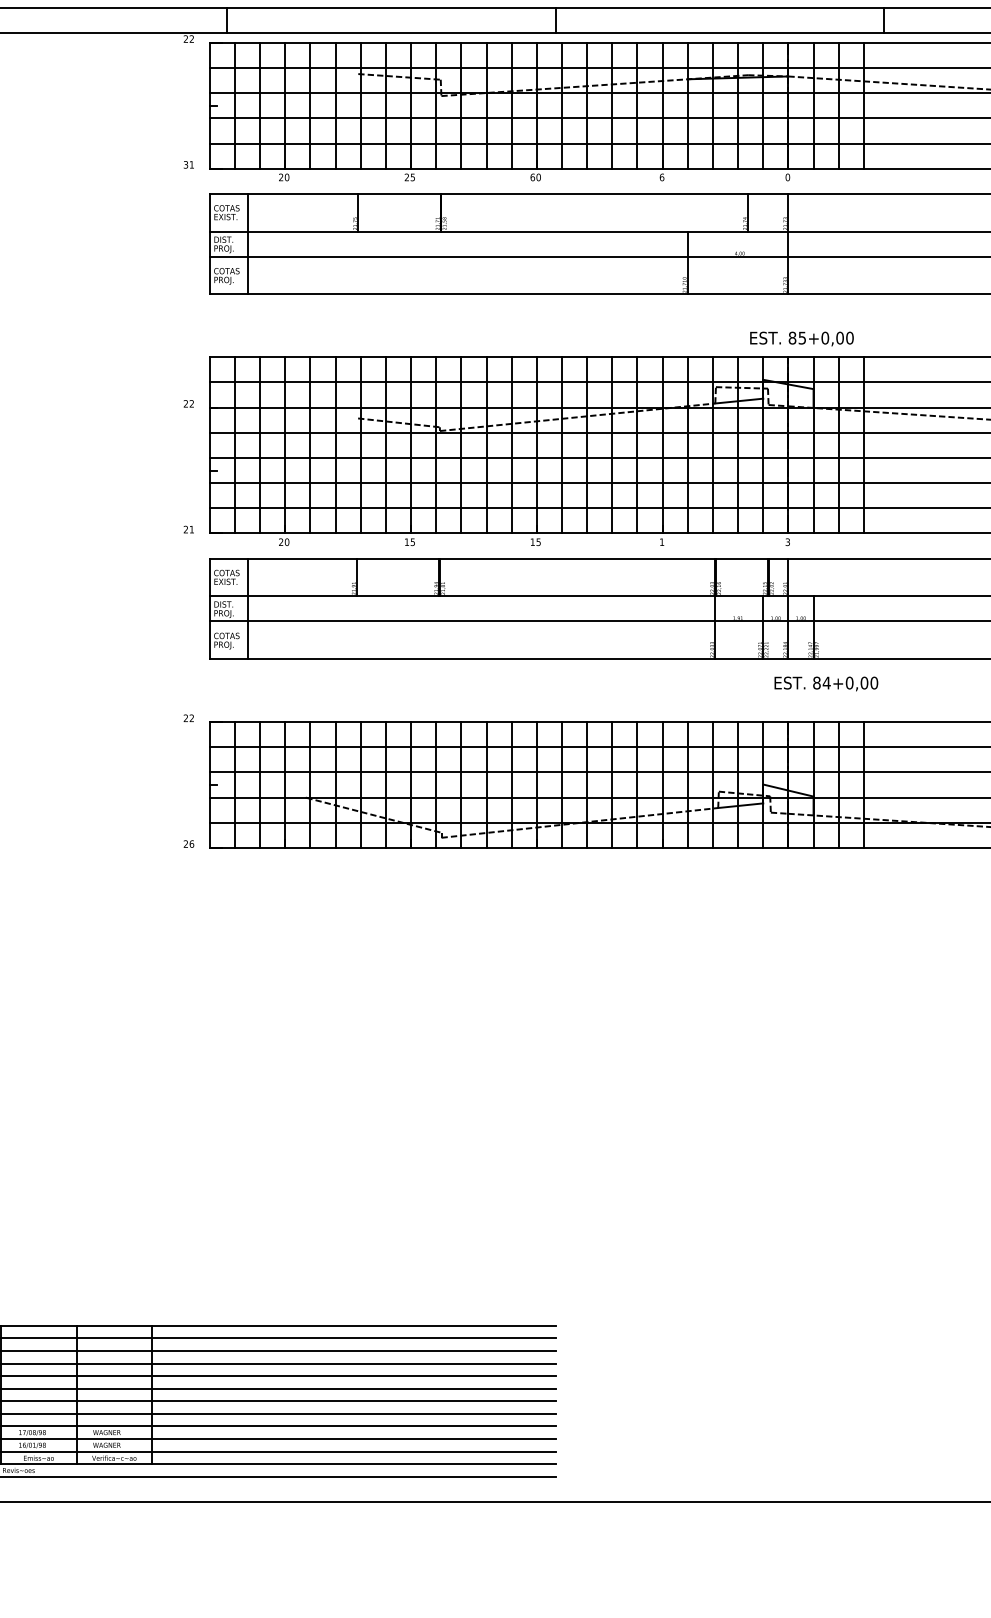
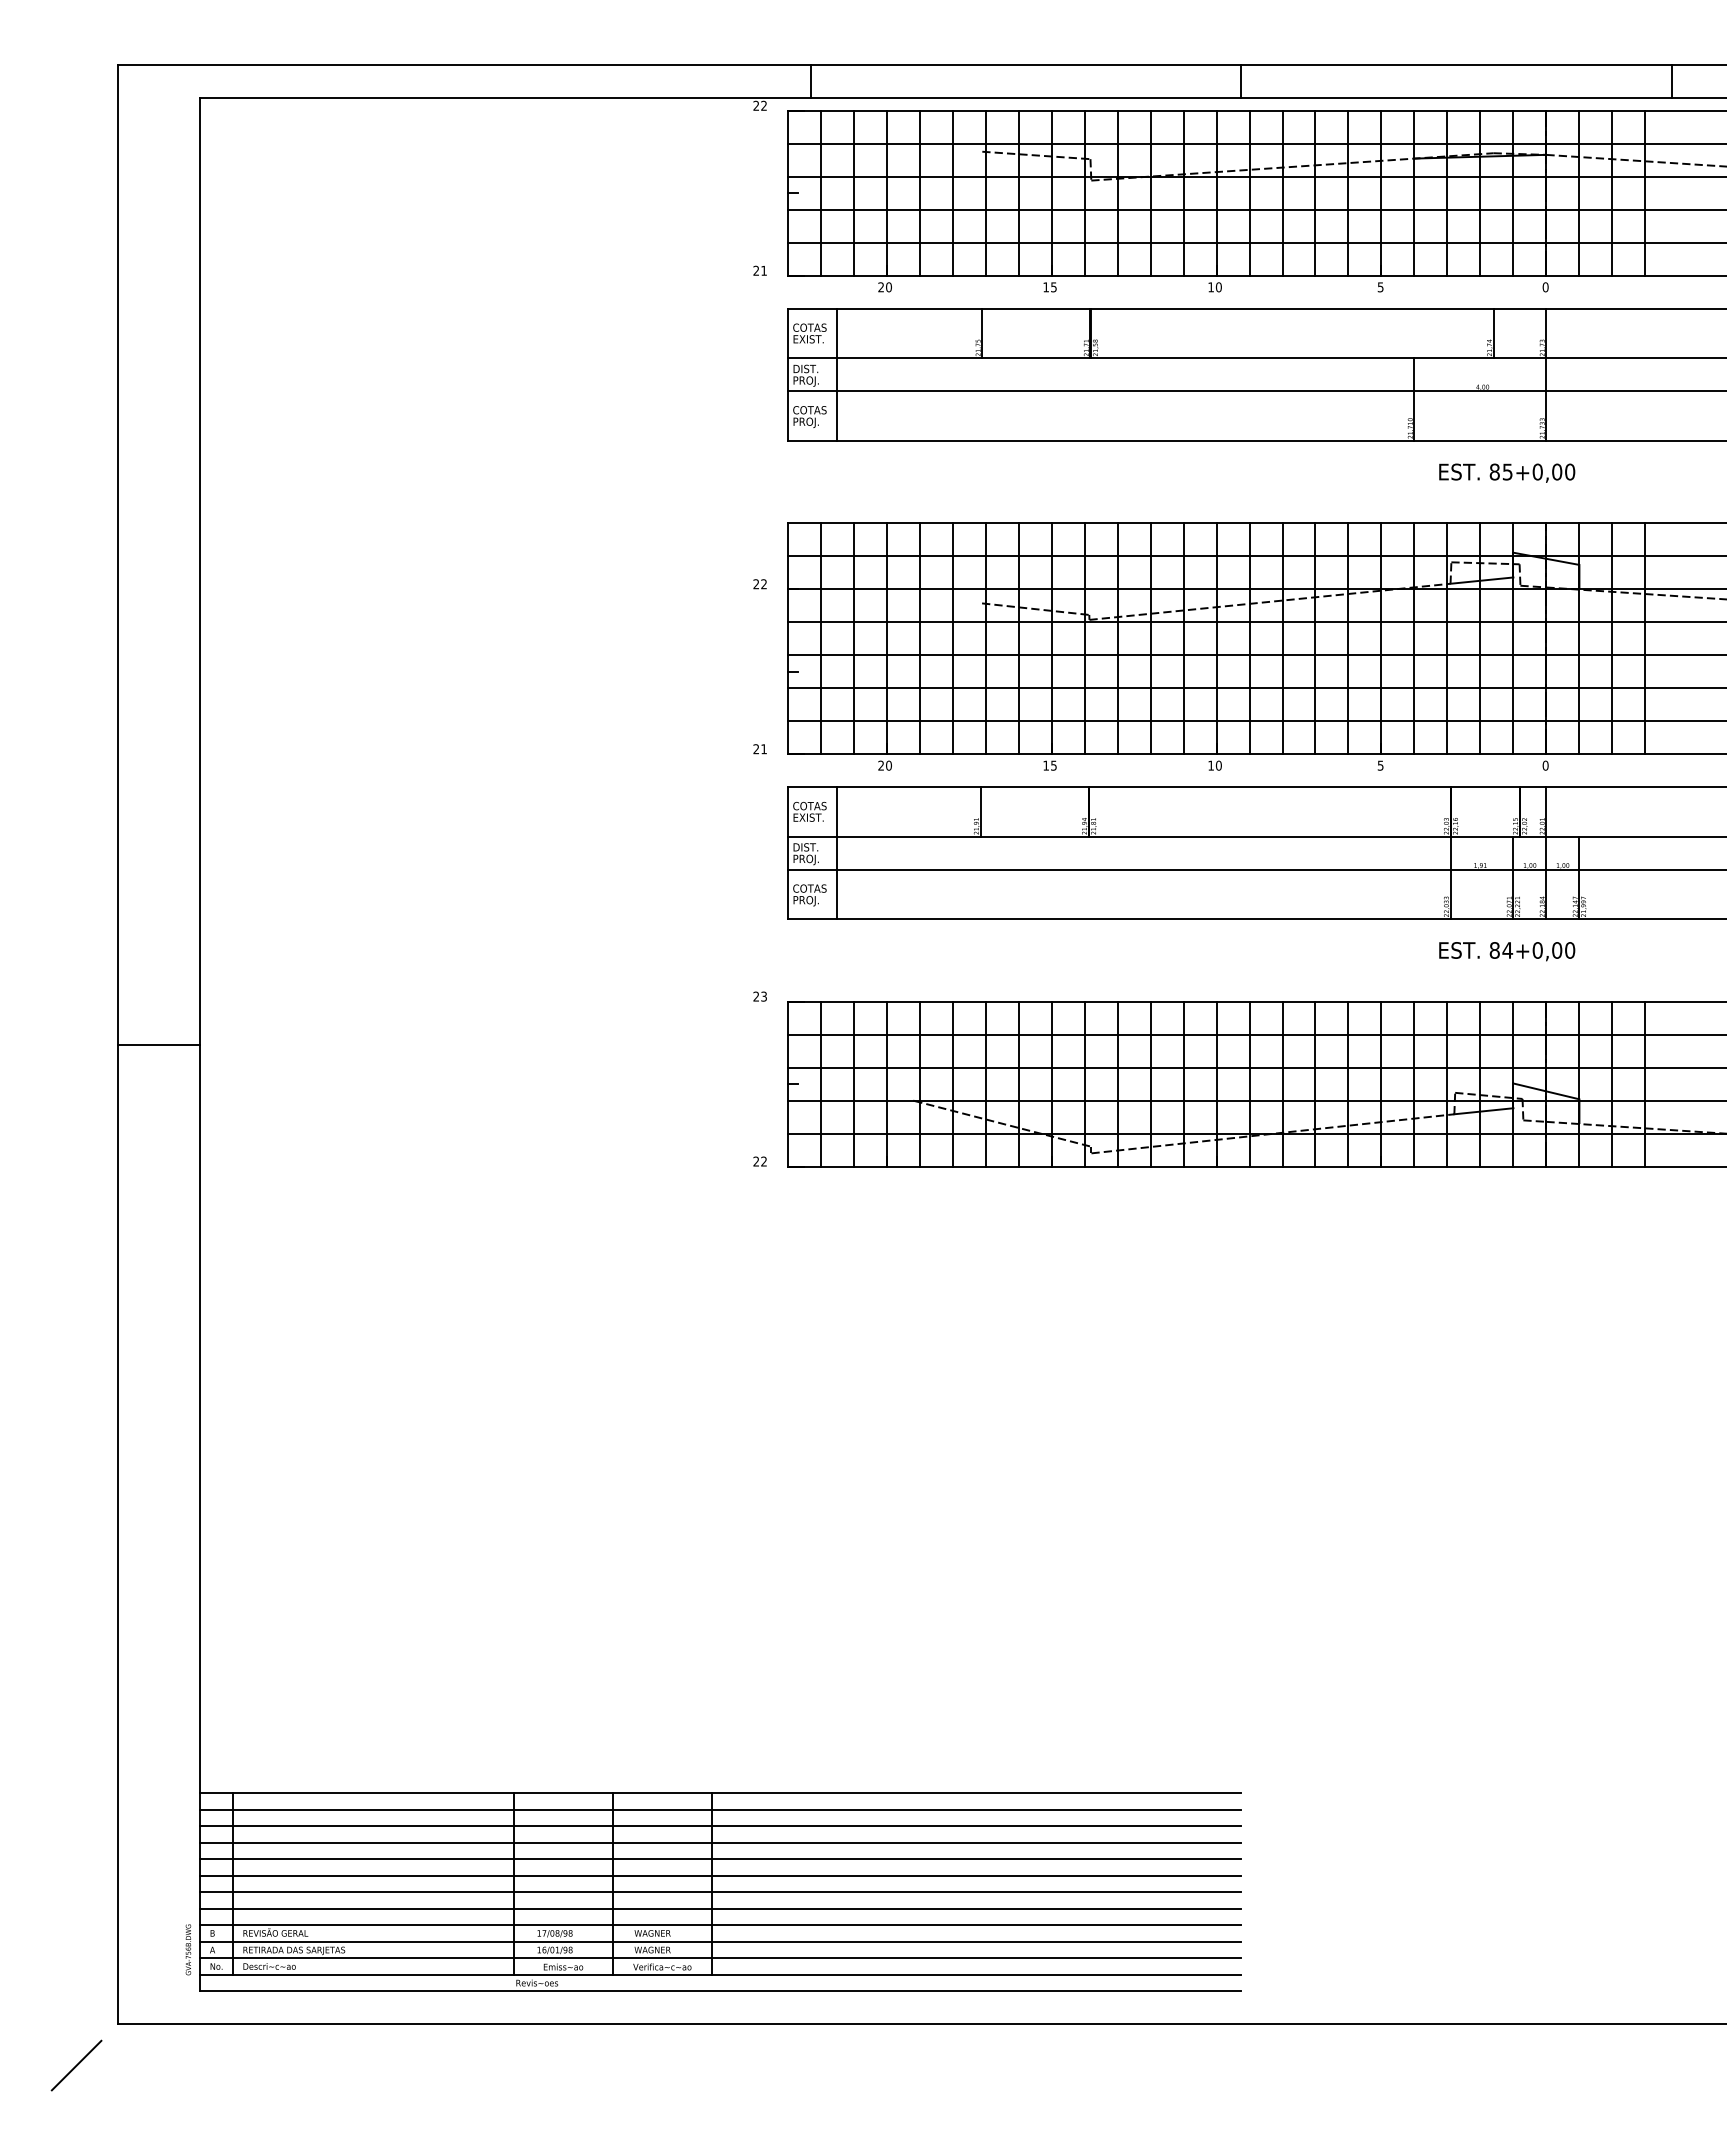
text: (186, 164) -> (756, 270), 31 -> 21
text: (406, 177) -> (1045, 287), 25 -> 15
text: (533, 177) -> (1211, 287), 60 -> 10
text: (661, 177) -> (1380, 287), 6 -> 5
text: (802, 338) -> (1507, 472), moved
text: (538, 542) -> (1218, 765), 15 -> 10
text: (661, 542) -> (1380, 765), 1 -> 5
text: (787, 542) -> (1545, 765), 3 -> 0
text: (826, 683) -> (1507, 951), moved
text: (191, 718) -> (763, 996), 22 -> 23
text: (192, 844) -> (764, 1161), 26 -> 22

